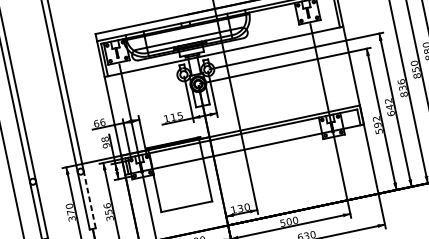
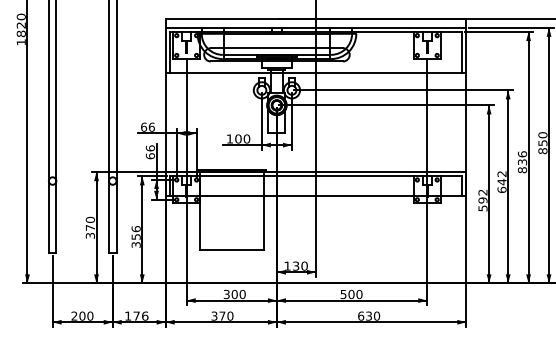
text: (176, 116) -> (242, 138), 115 -> 100
text: (105, 142) -> (150, 152), 98 -> 66
line: (89, 199) -> (116, 216), dashed -> solid

